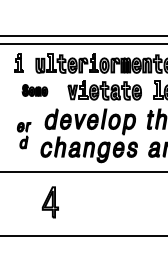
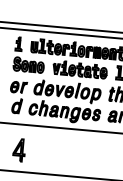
part: (34, 90) -> (28, 65), size x1.67
part: (23, 135) -> (17, 97), size x1.67
part: (49, 202) -> (18, 150), moved

